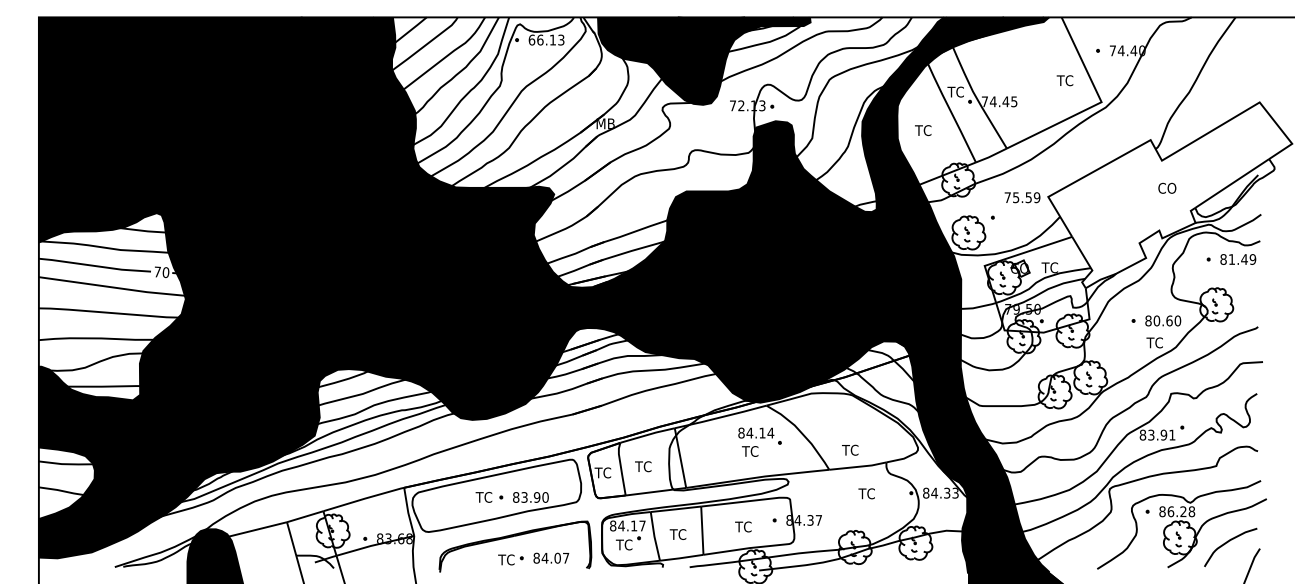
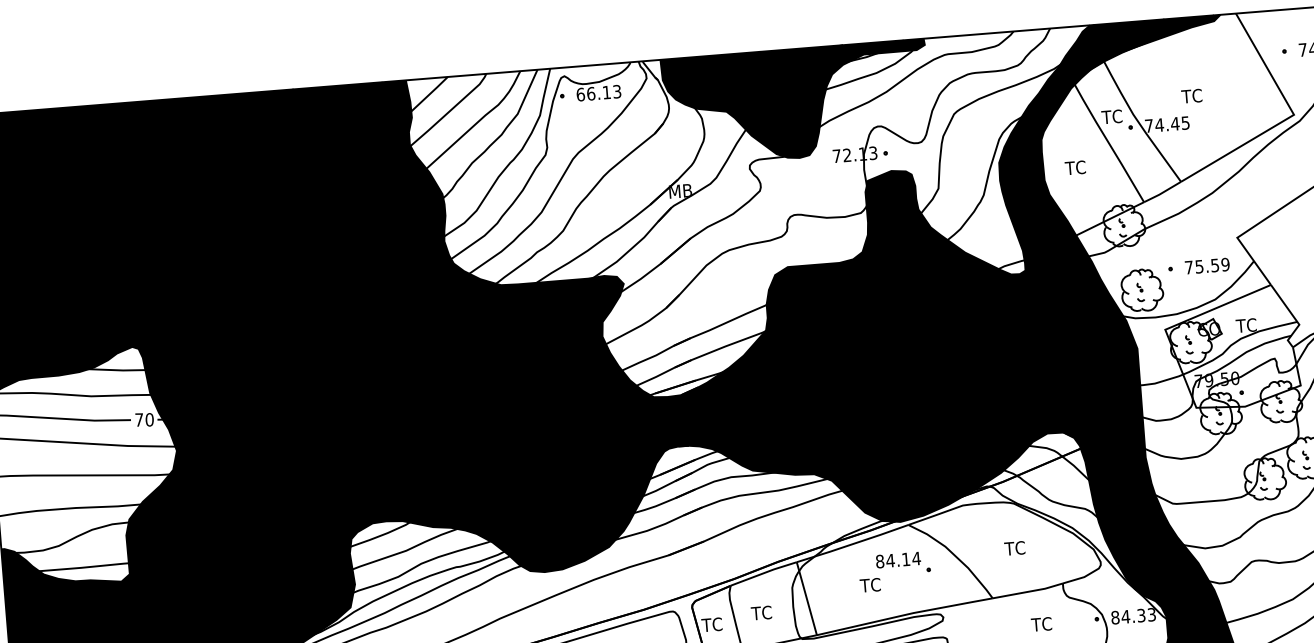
text: (1064, 80) -> (1191, 96), moved
text: (1022, 197) -> (1207, 265), moved
text: (850, 449) -> (1015, 547), moved
text: (750, 451) -> (870, 585), moved

